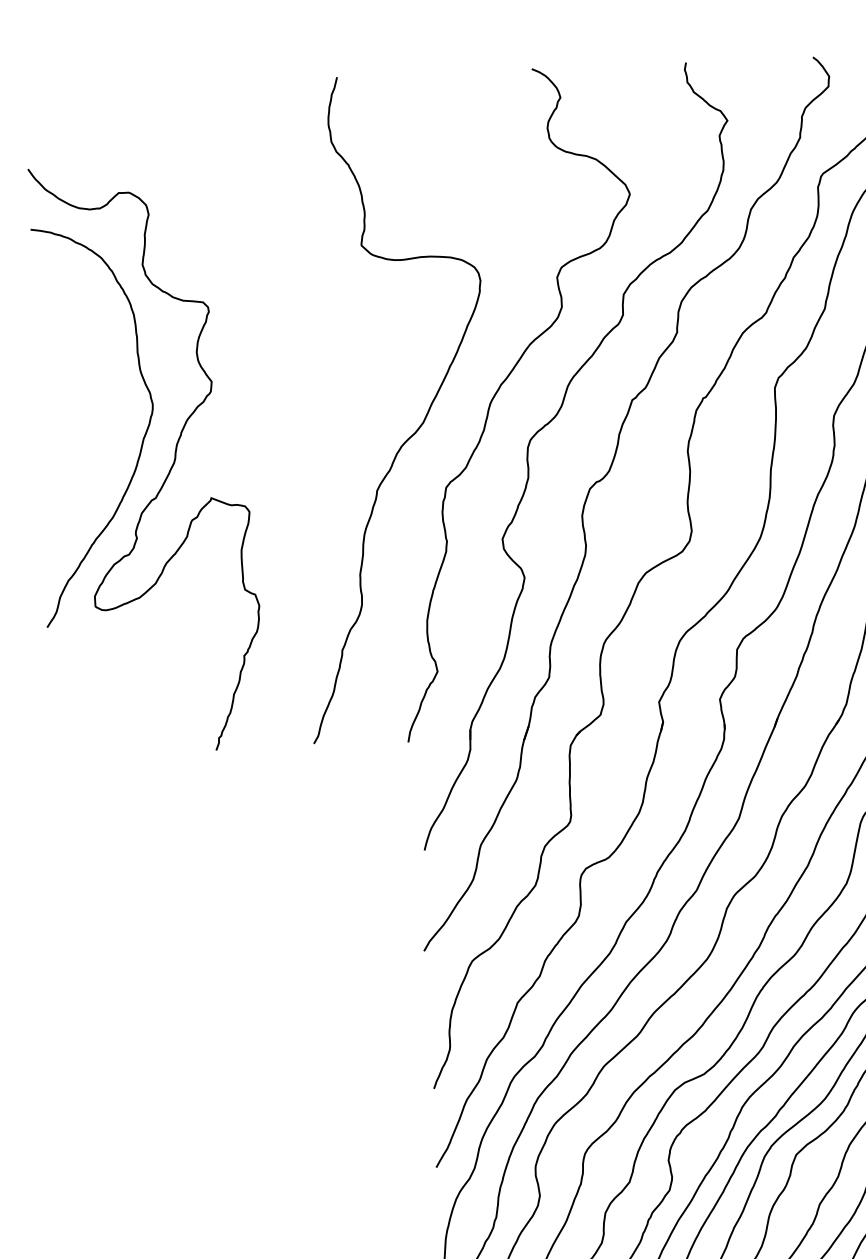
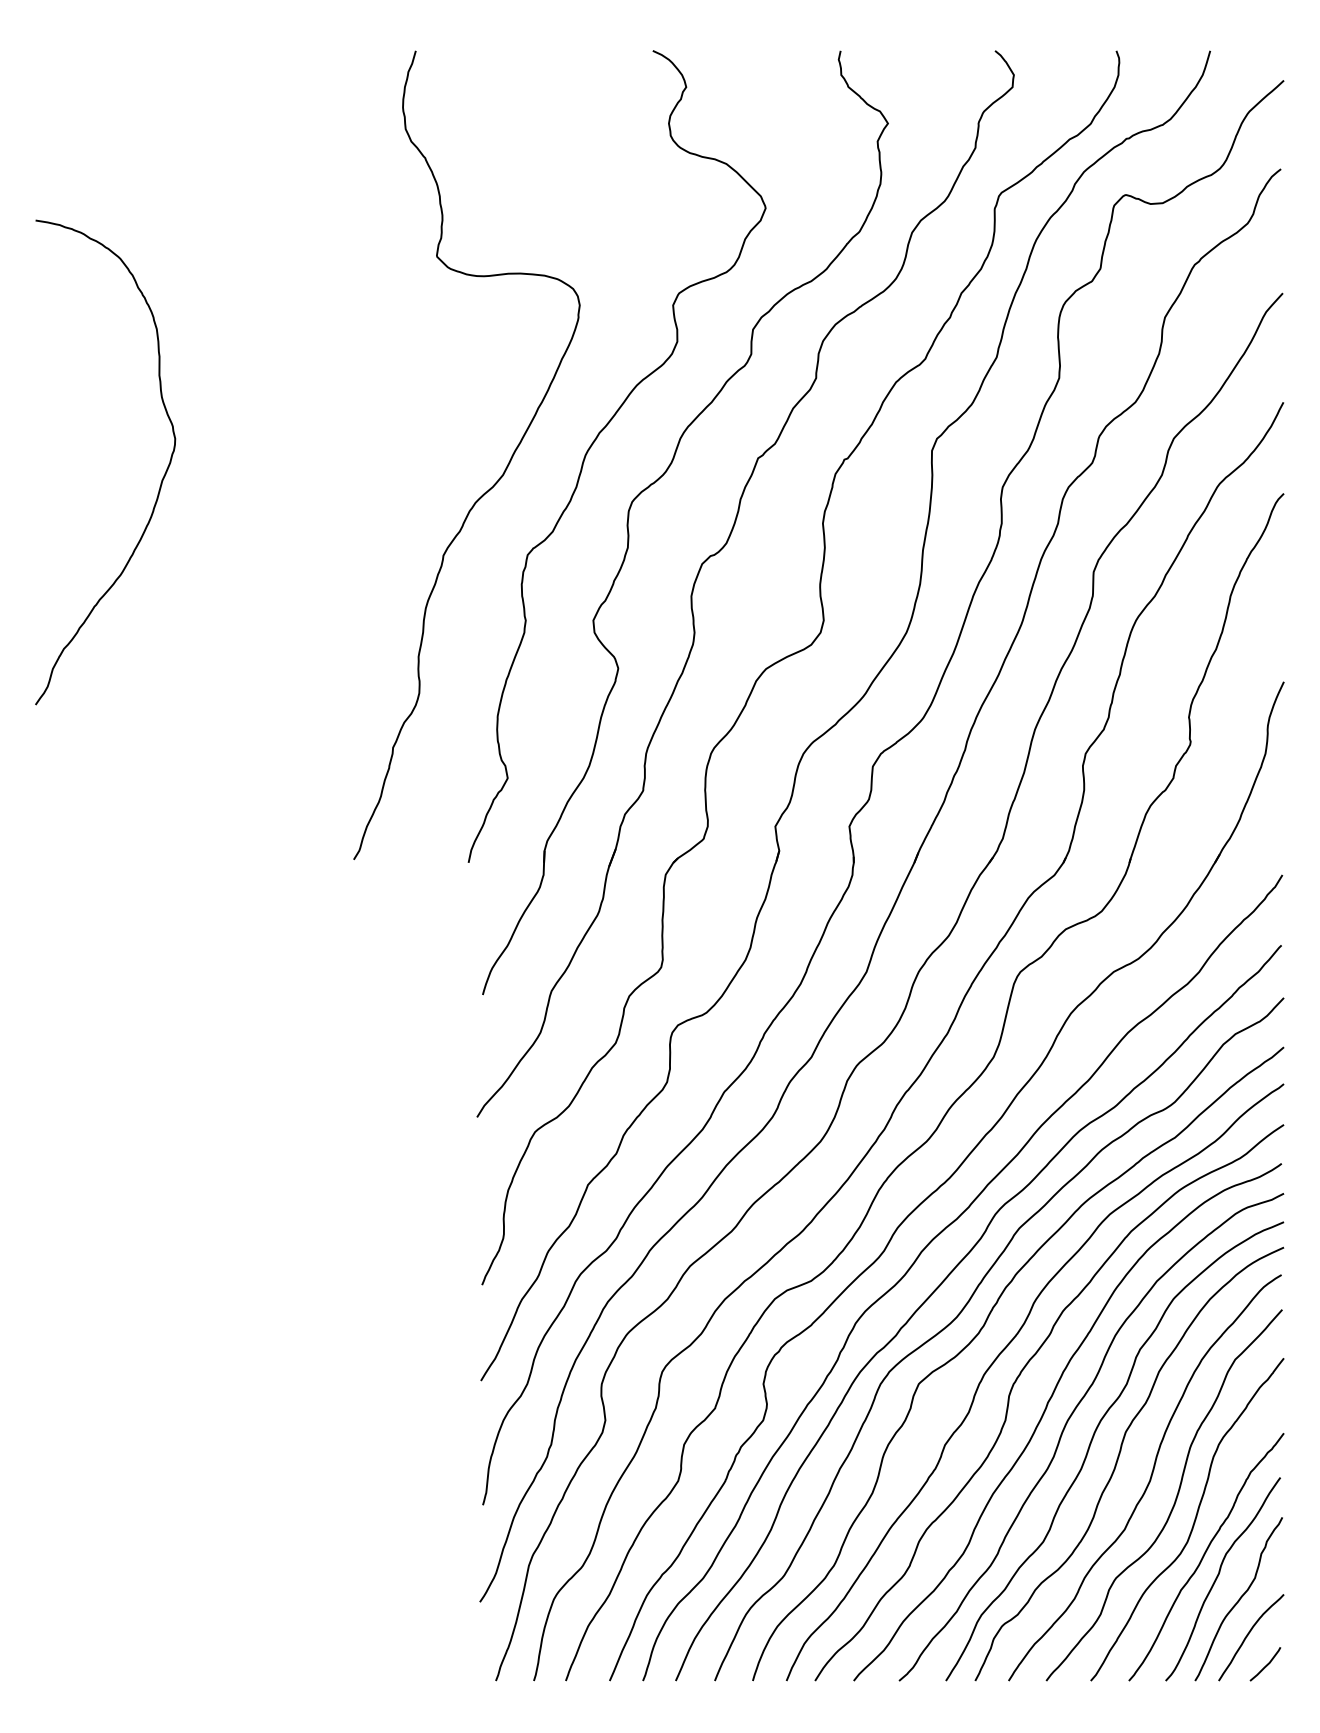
curve: (170, 468) -> (193, 517), removed

